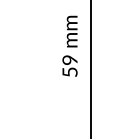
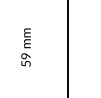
text: (69, 46) -> (25, 47), moved

